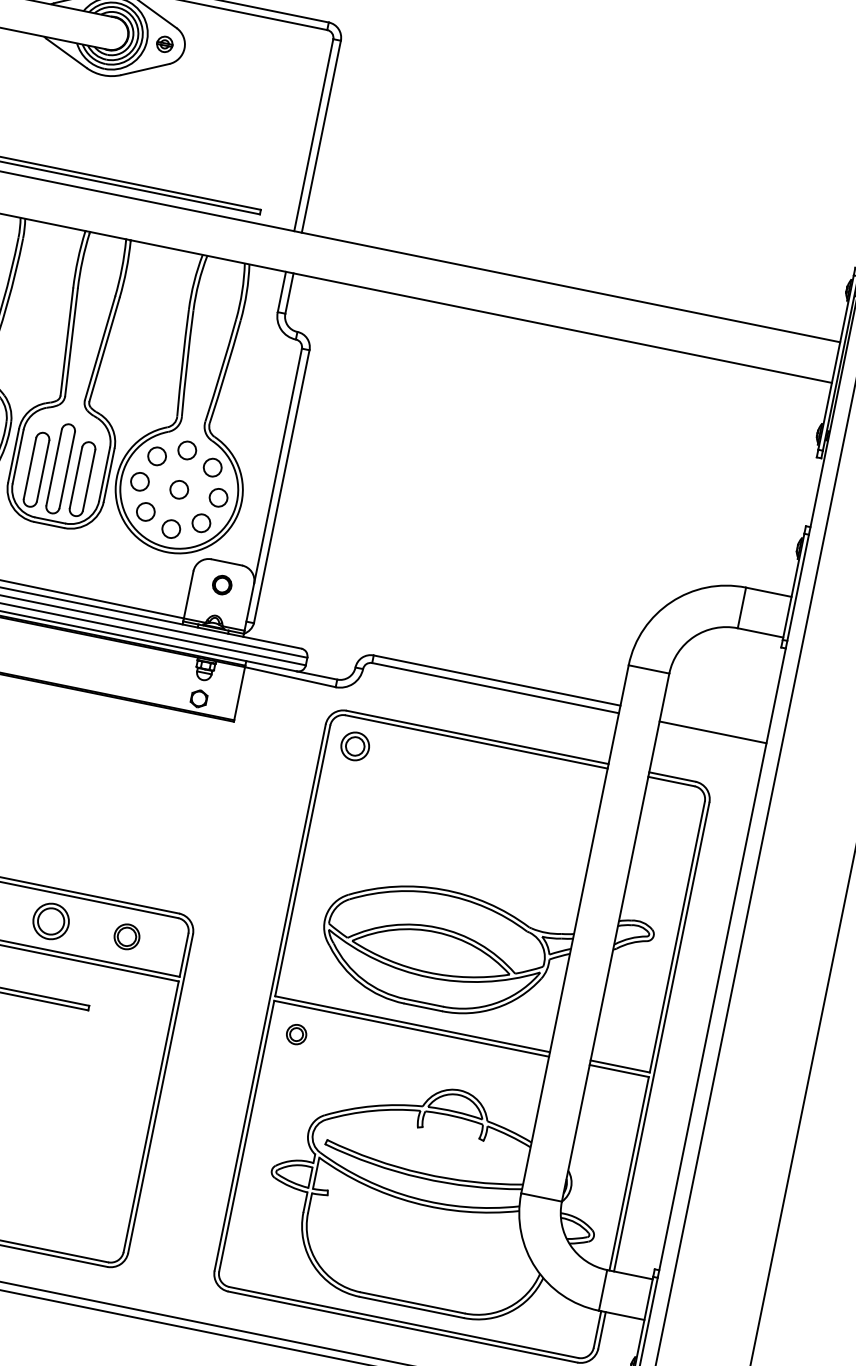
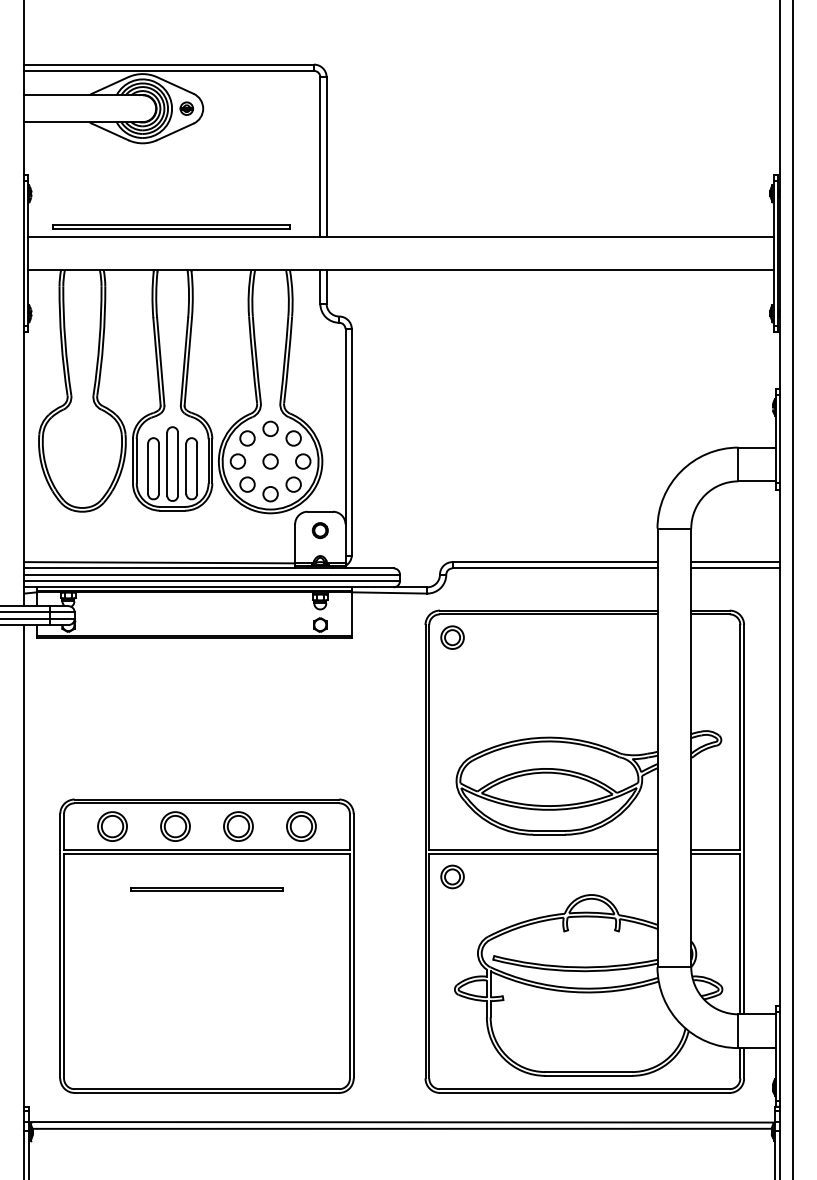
line: (714, 725) -> (735, 562), added
part: (127, 936) -> (301, 826), size x1.43
part: (296, 1034) -> (452, 876), size x1.43

